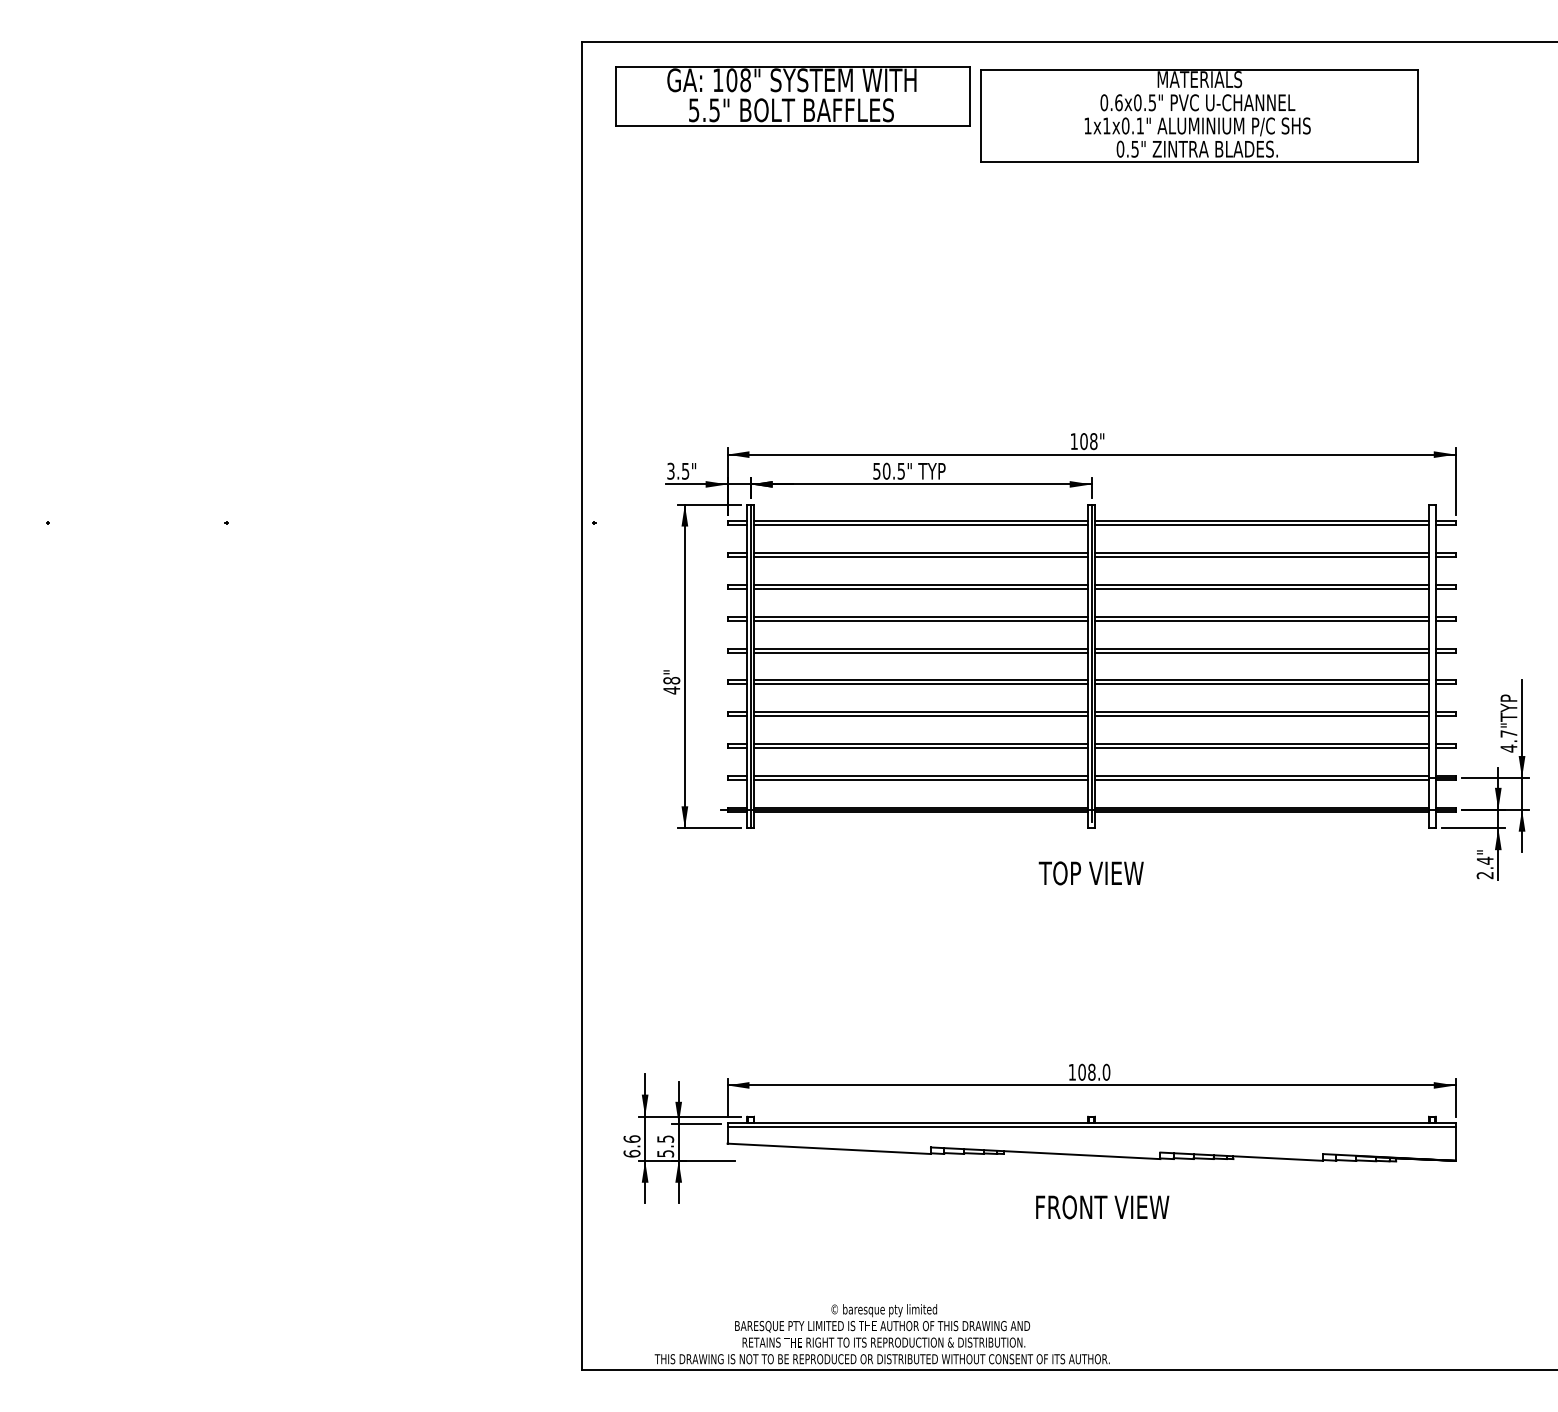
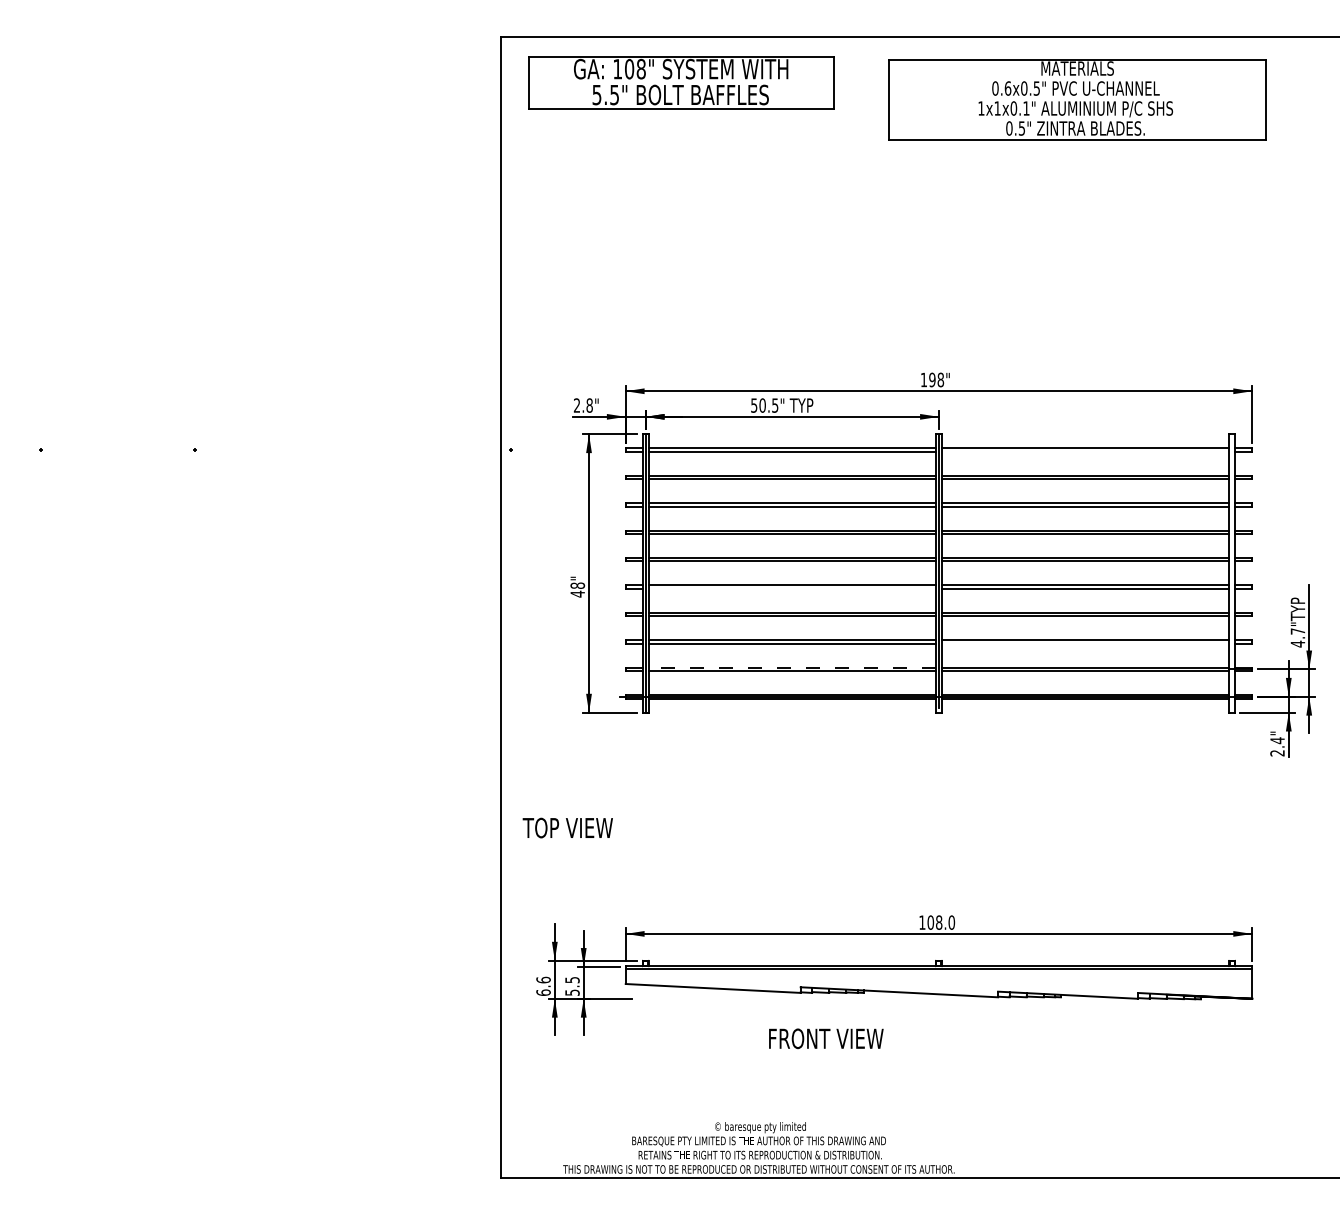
part: (1199, 115) -> (1077, 99), moved
text: (1083, 441) -> (931, 379), 108" -> 198"
text: (678, 470) -> (583, 404), 3.5" -> 2.8"
line: (1261, 525) -> (1085, 452), removed
line: (921, 684) -> (792, 589), removed
line: (1261, 748) -> (1085, 644), removed
line: (920, 775) -> (791, 667), solid -> dashed
text: (1090, 873) -> (567, 828), moved
text: (1102, 1207) -> (826, 1038), moved

